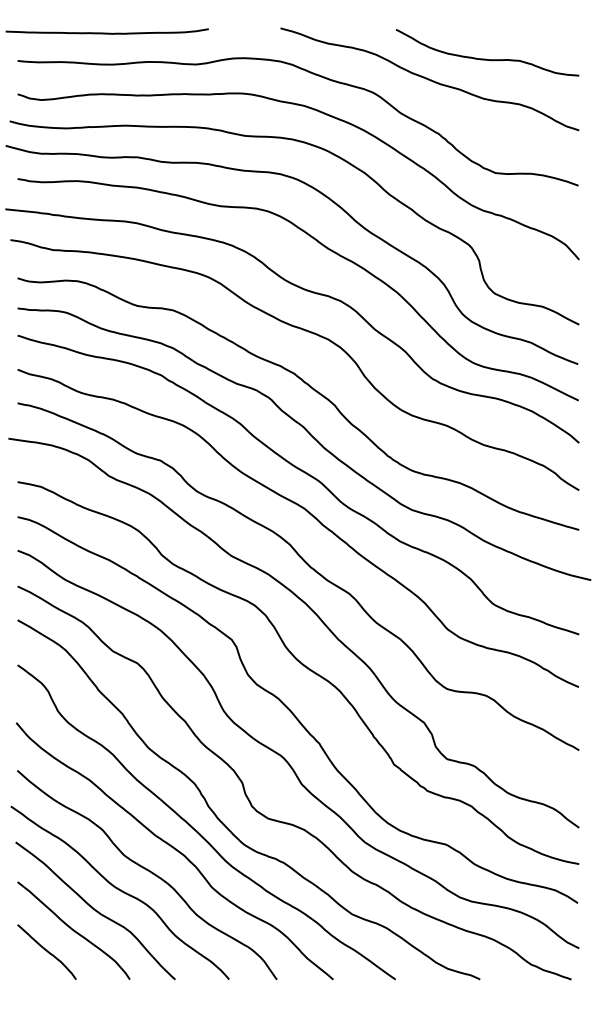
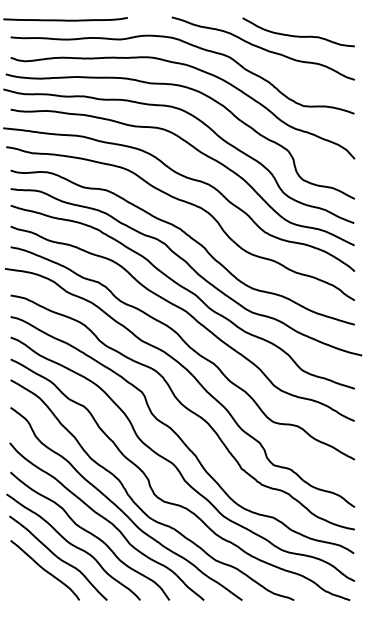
curve: (46, 952) -> (28, 583), removed

